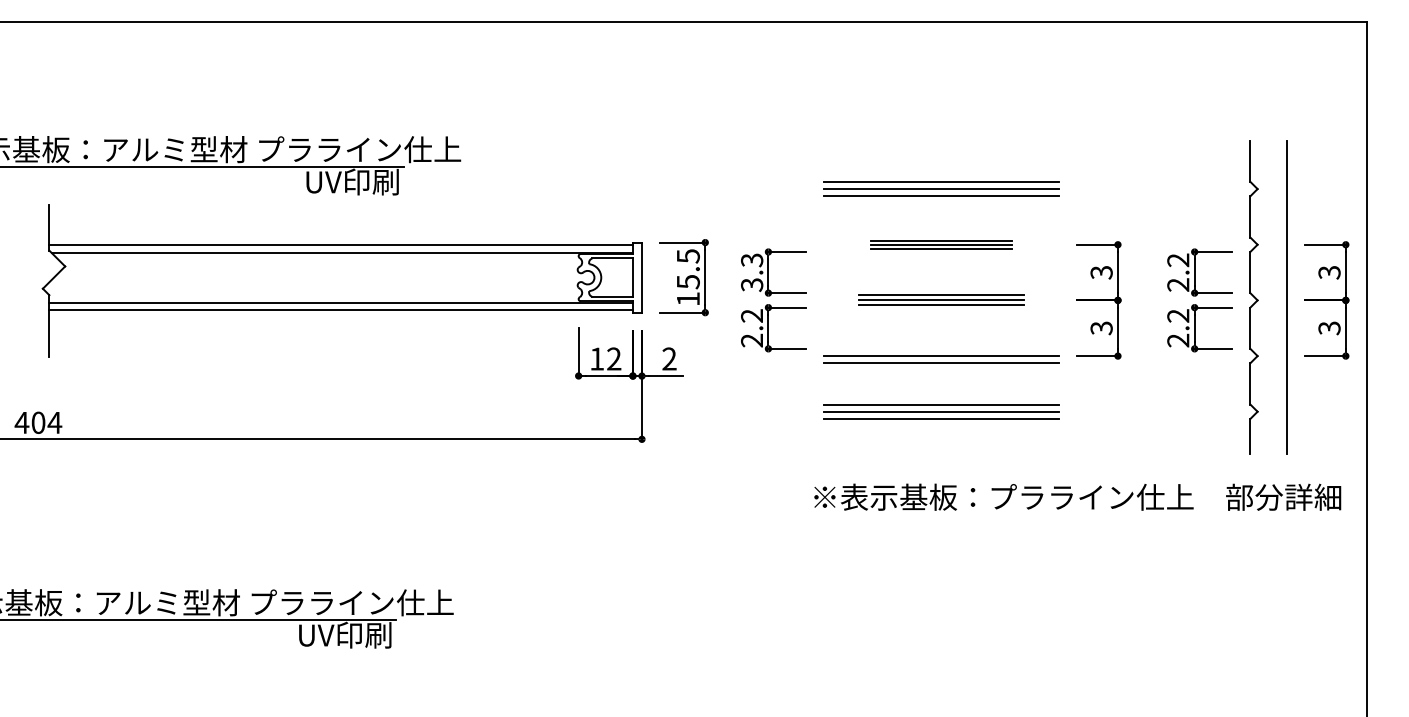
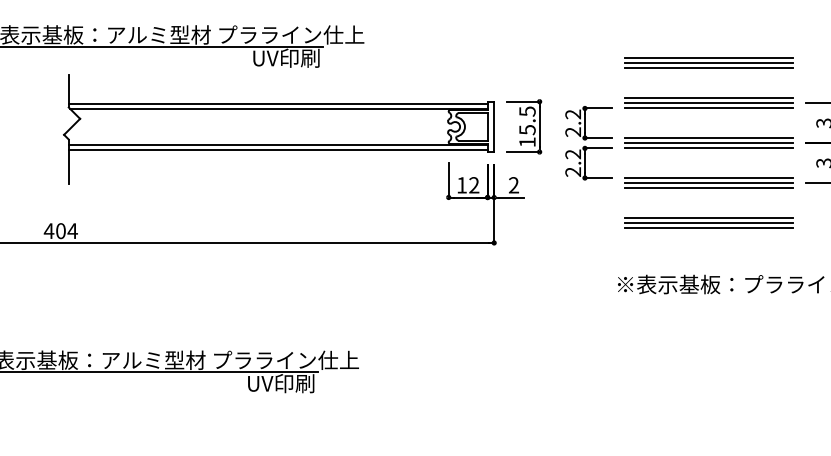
part: (941, 244) -> (709, 103), size x1.67
text: (752, 272) -> (573, 123), 3.3 -> 2.2
part: (941, 300) -> (709, 143), size x1.43
line: (941, 348) -> (709, 177), added

